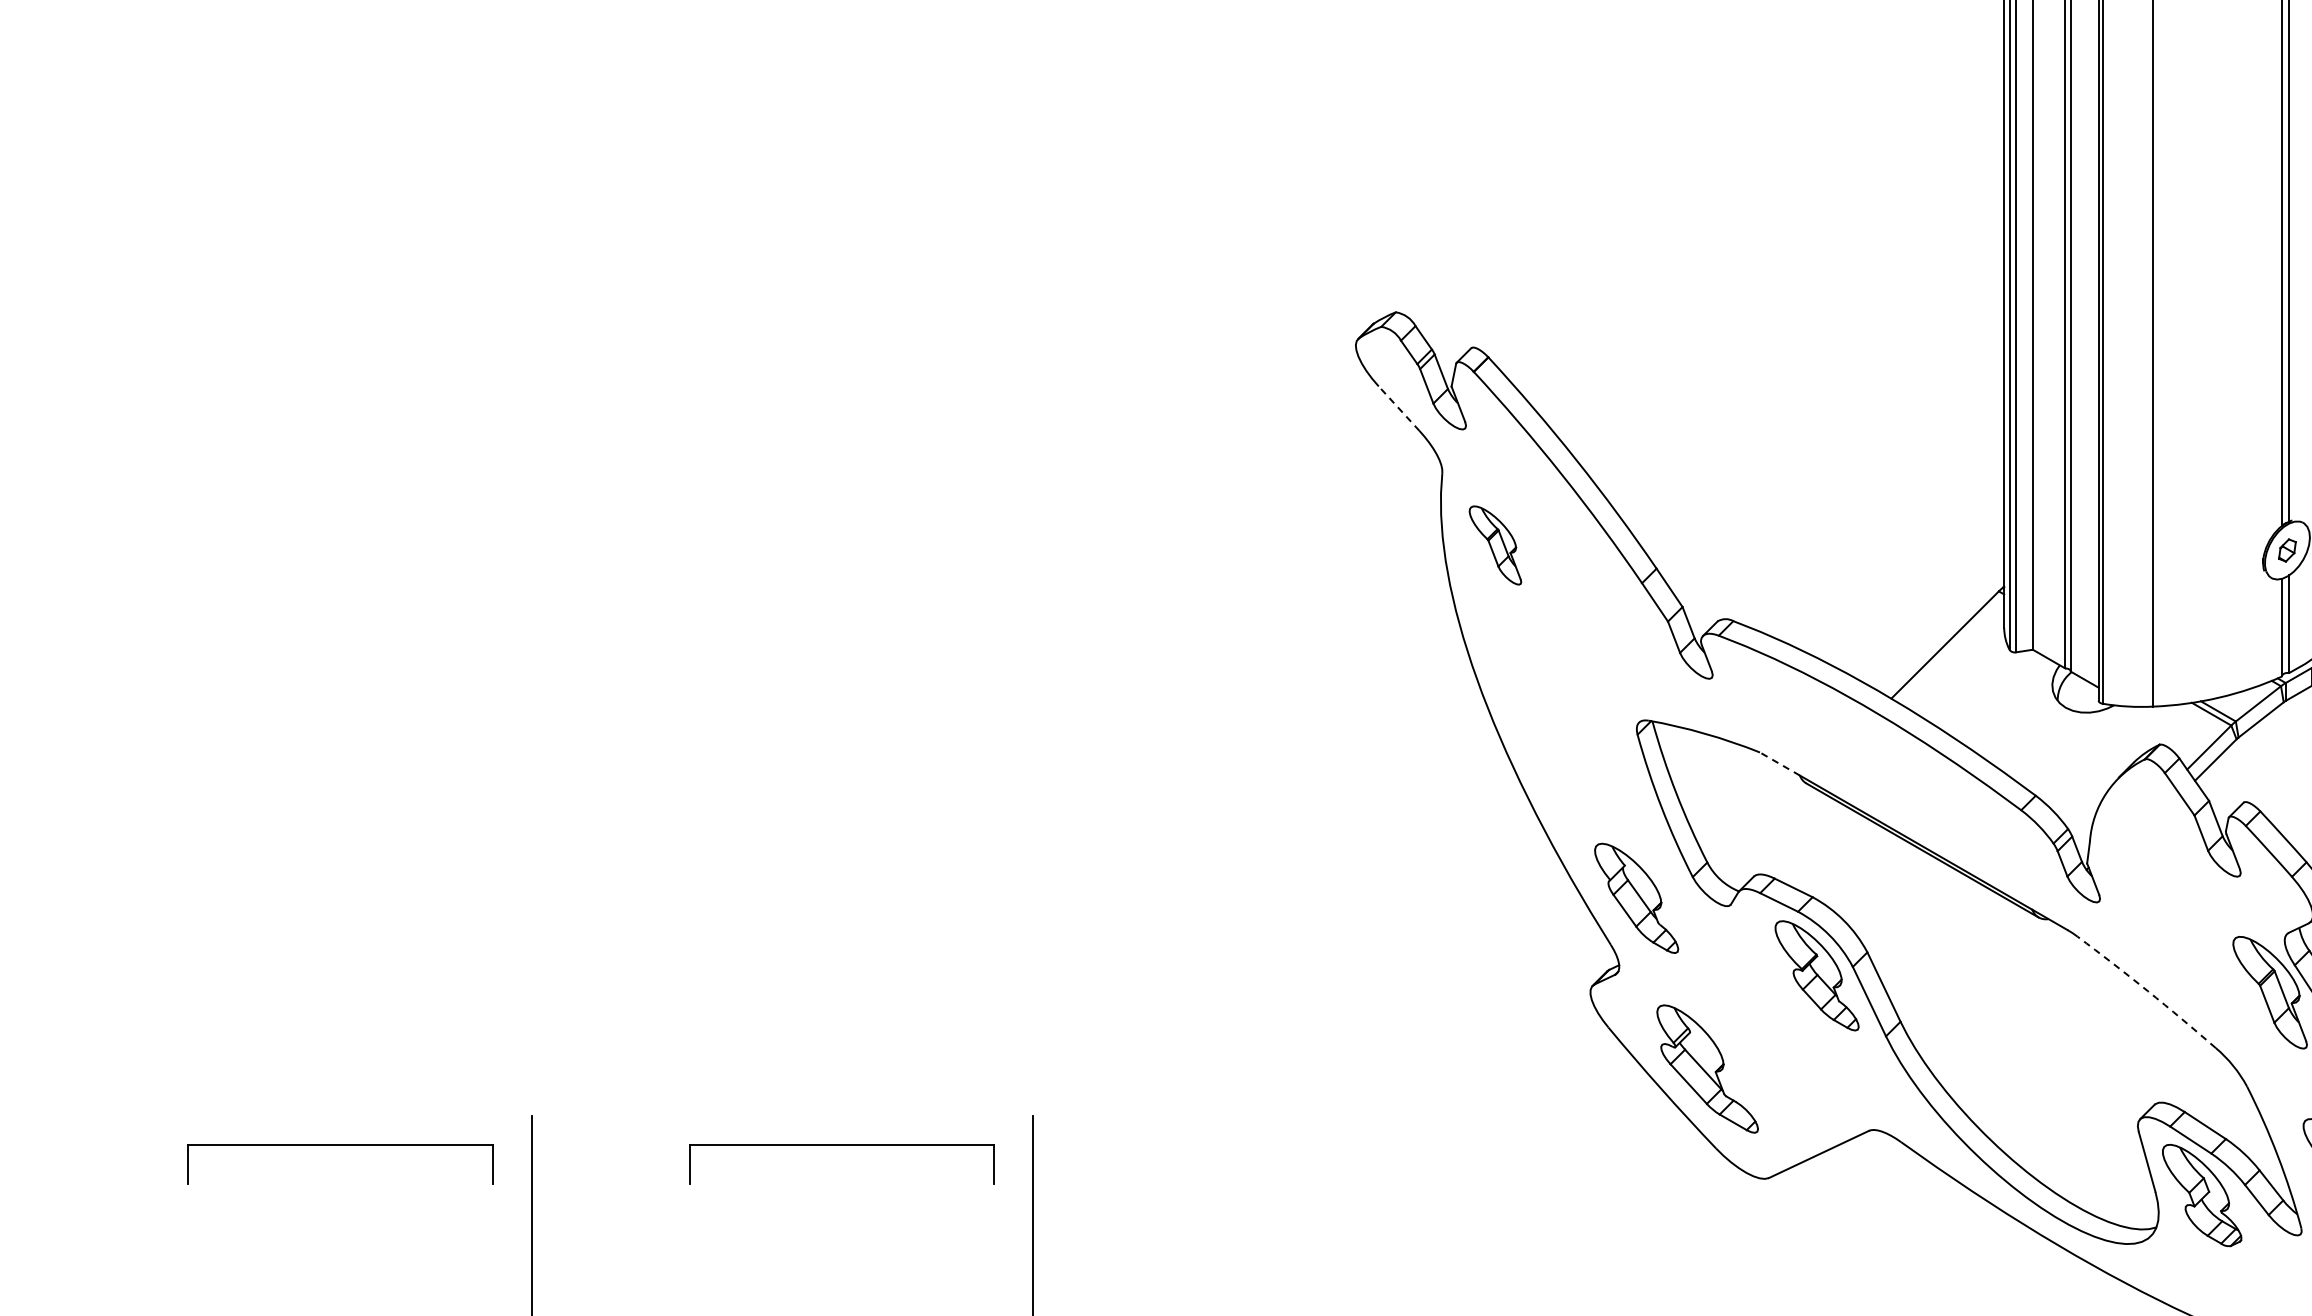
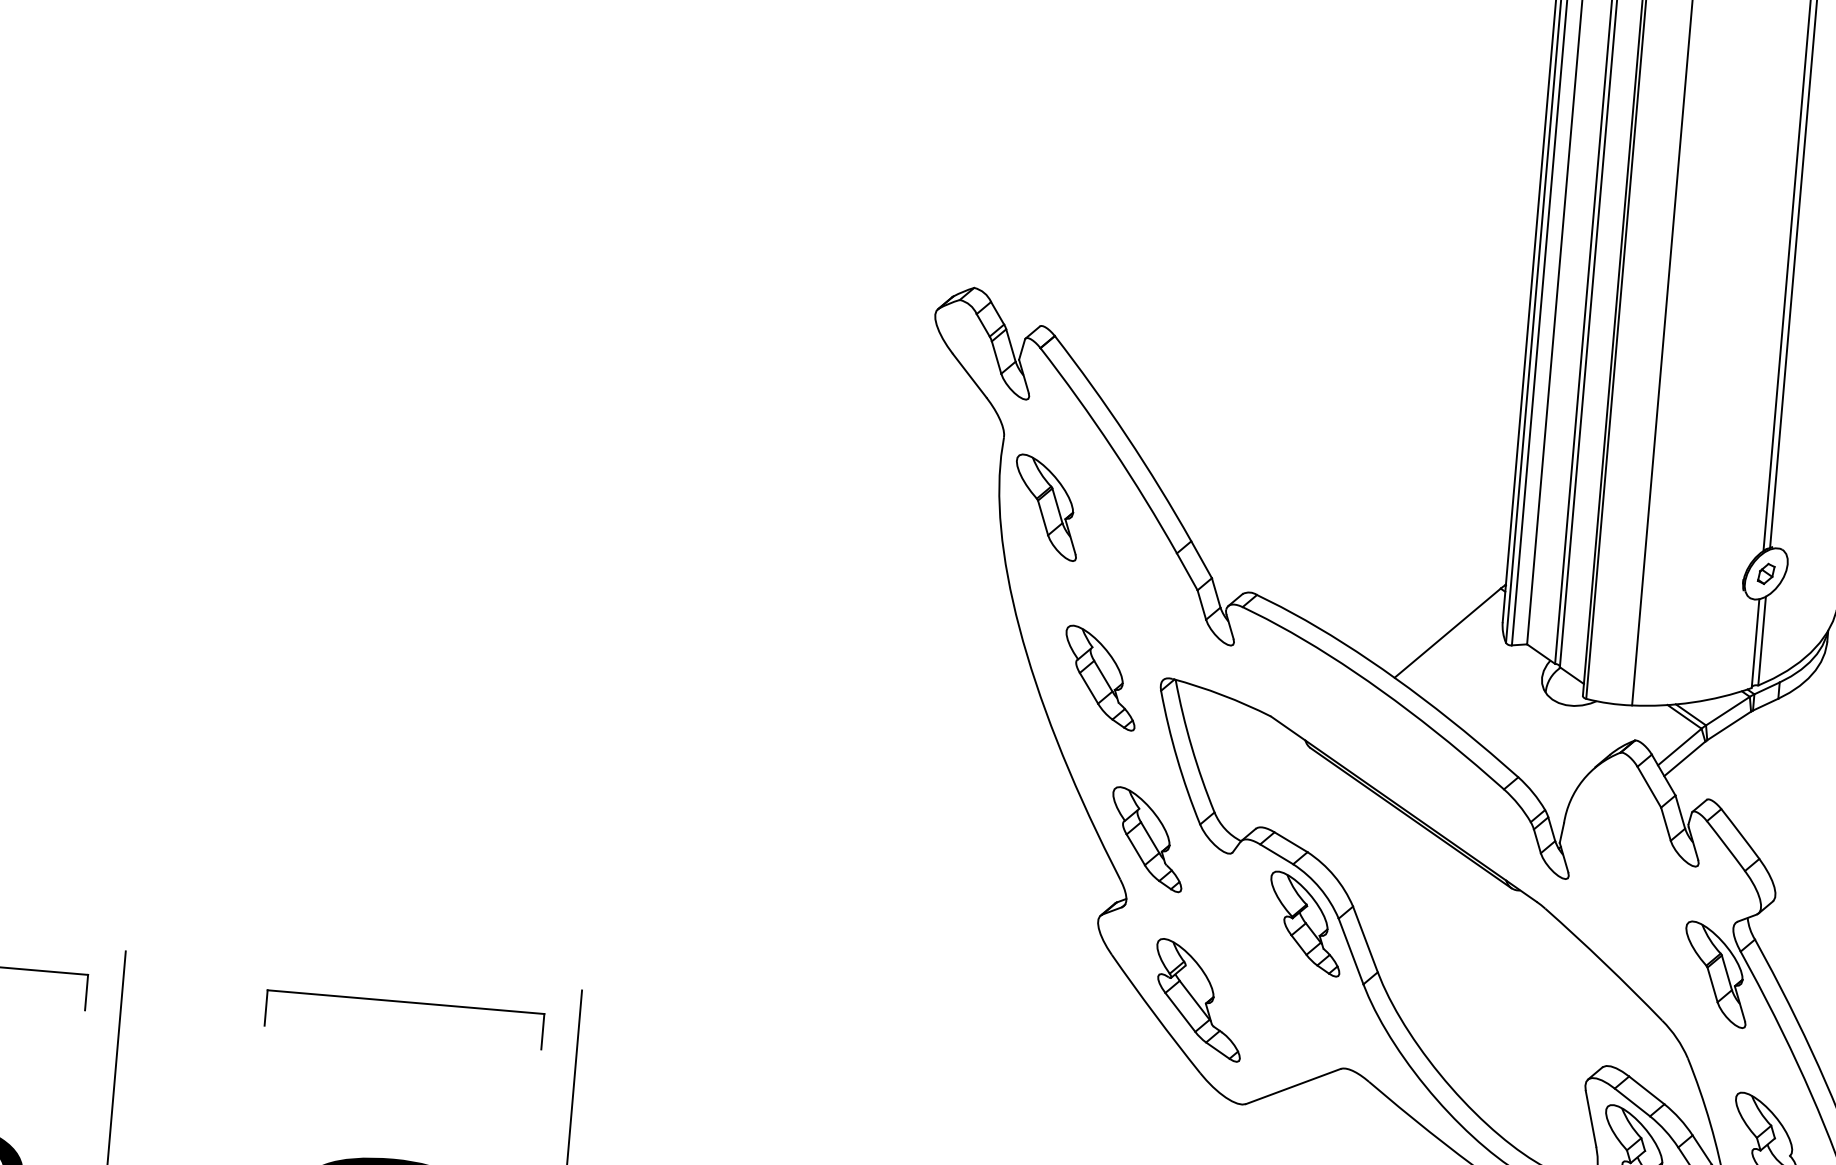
line: (1398, 408) -> (969, 375), dashed -> solid
part: (1495, 545) -> (1046, 507), size x1.43
part: (1570, 726) -> (1100, 678), added
line: (1779, 763) -> (1287, 728), dashed -> solid
arc: (2147, 991) -> (1604, 963), dashed -> solid

